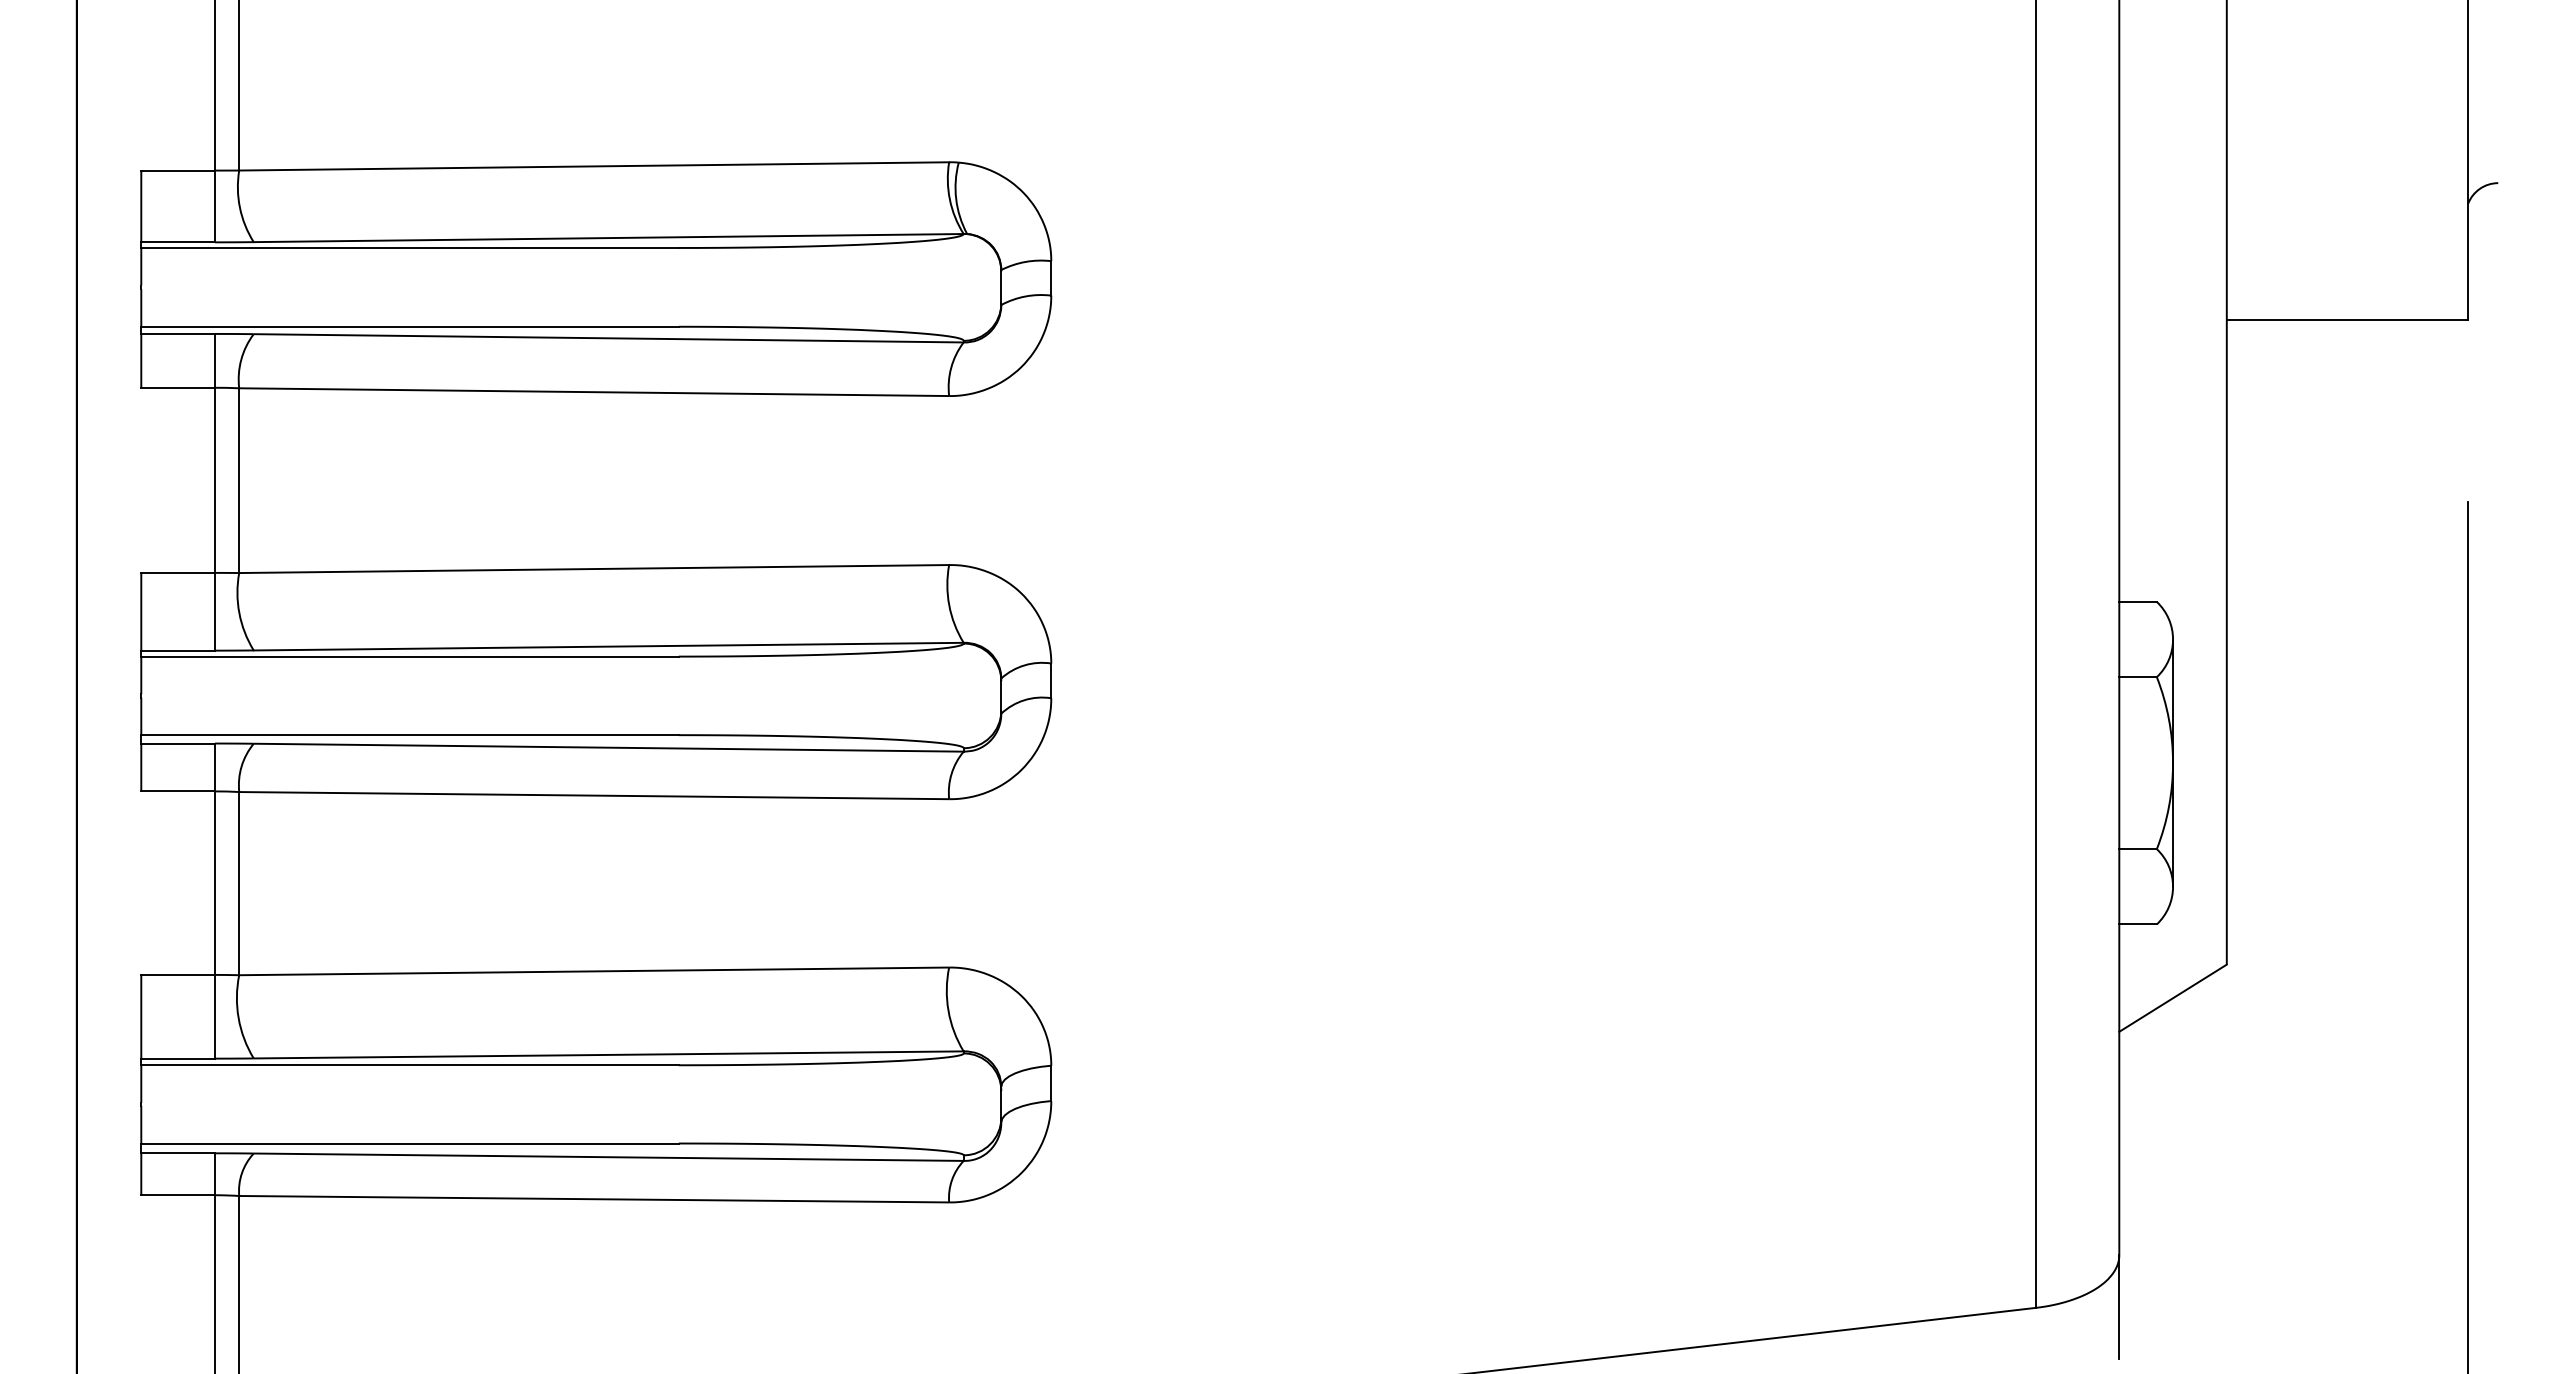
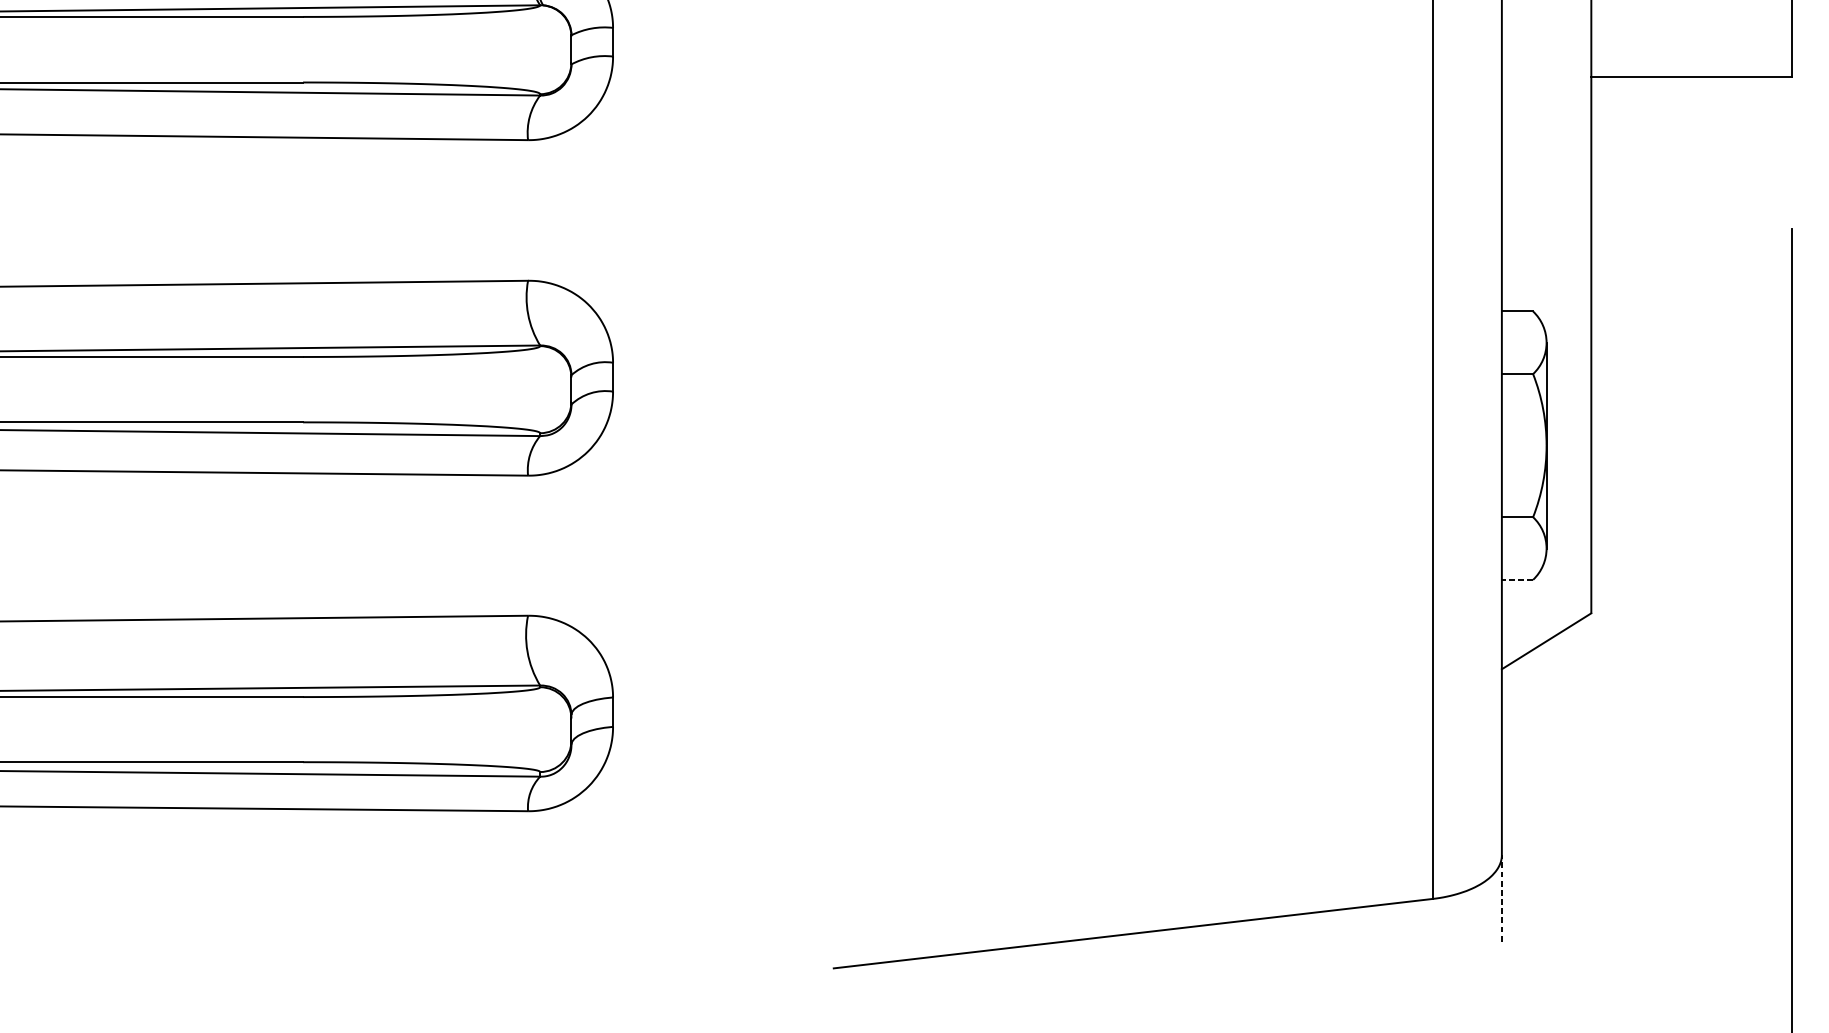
line: (2138, 924) -> (1517, 579), solid -> dashed
line: (2119, 1307) -> (1502, 898), solid -> dashed

